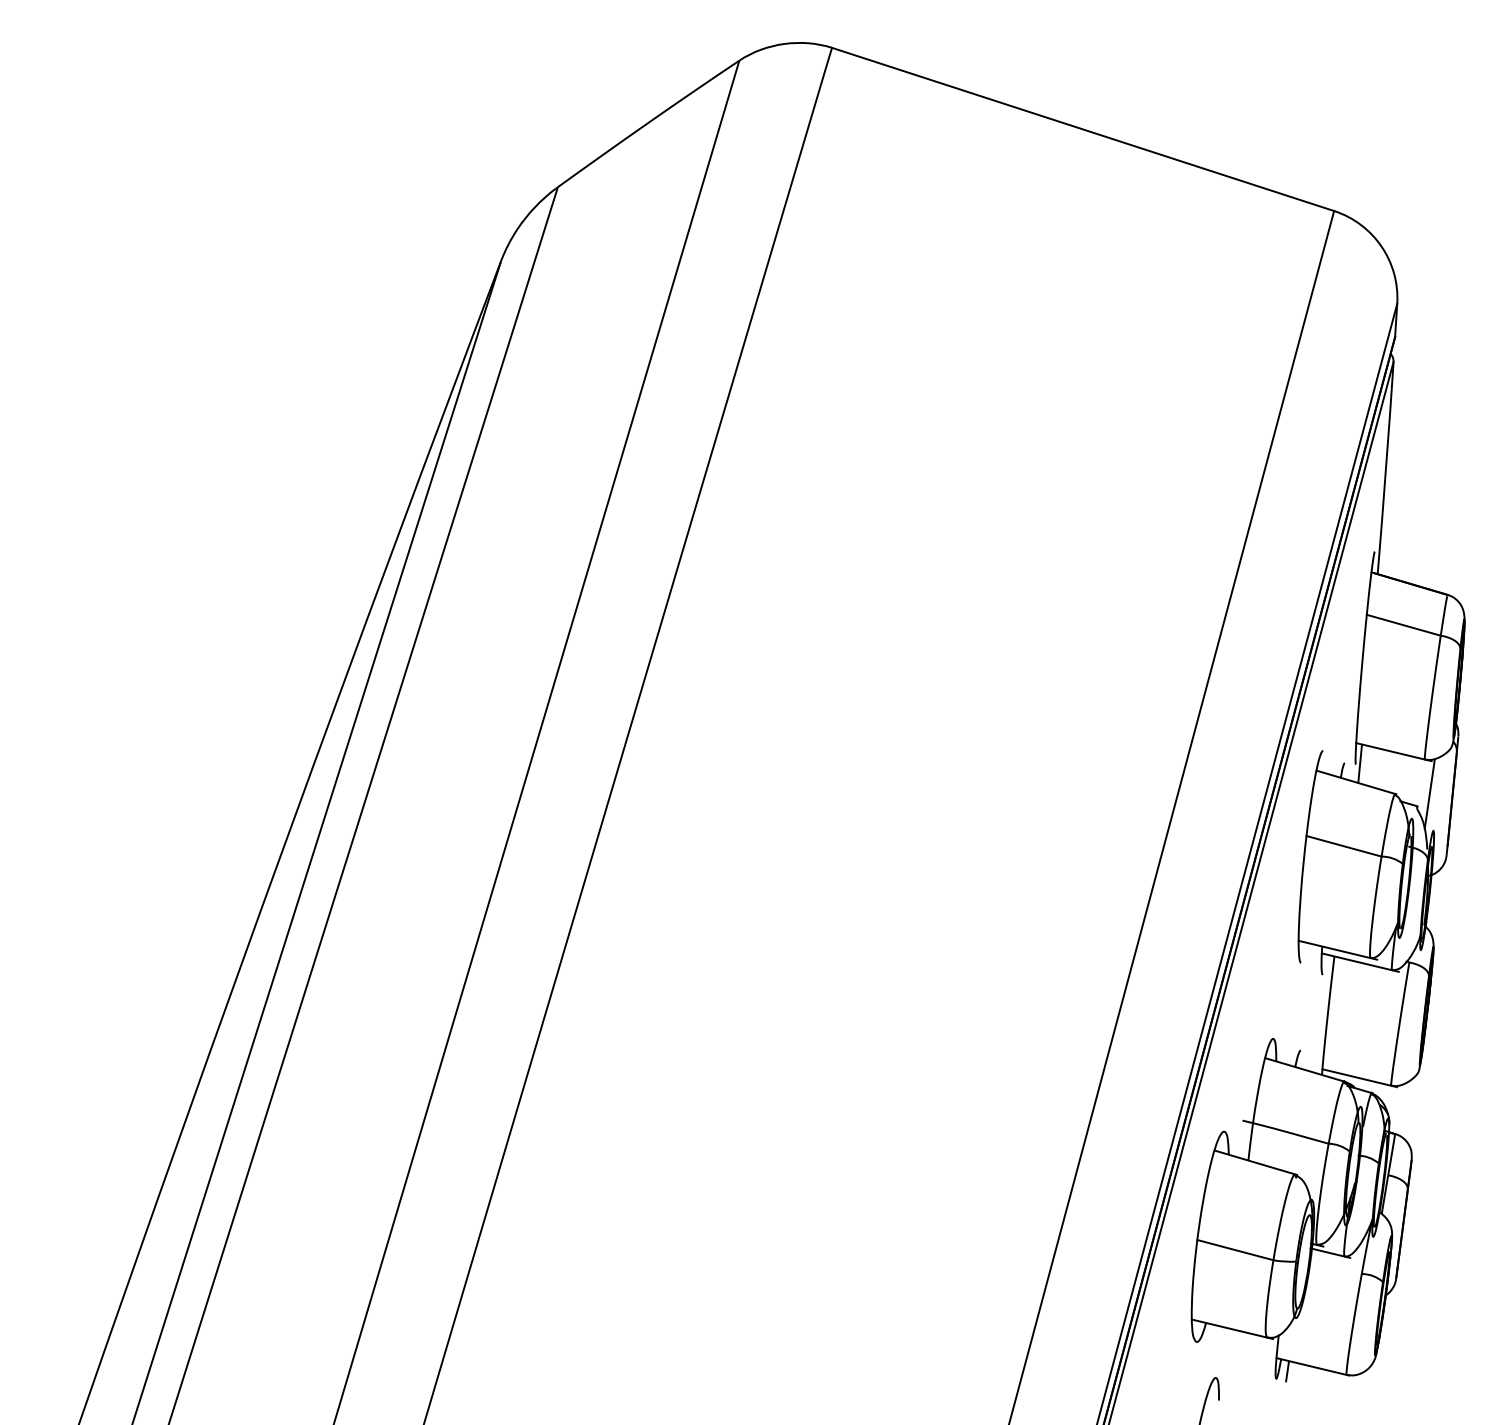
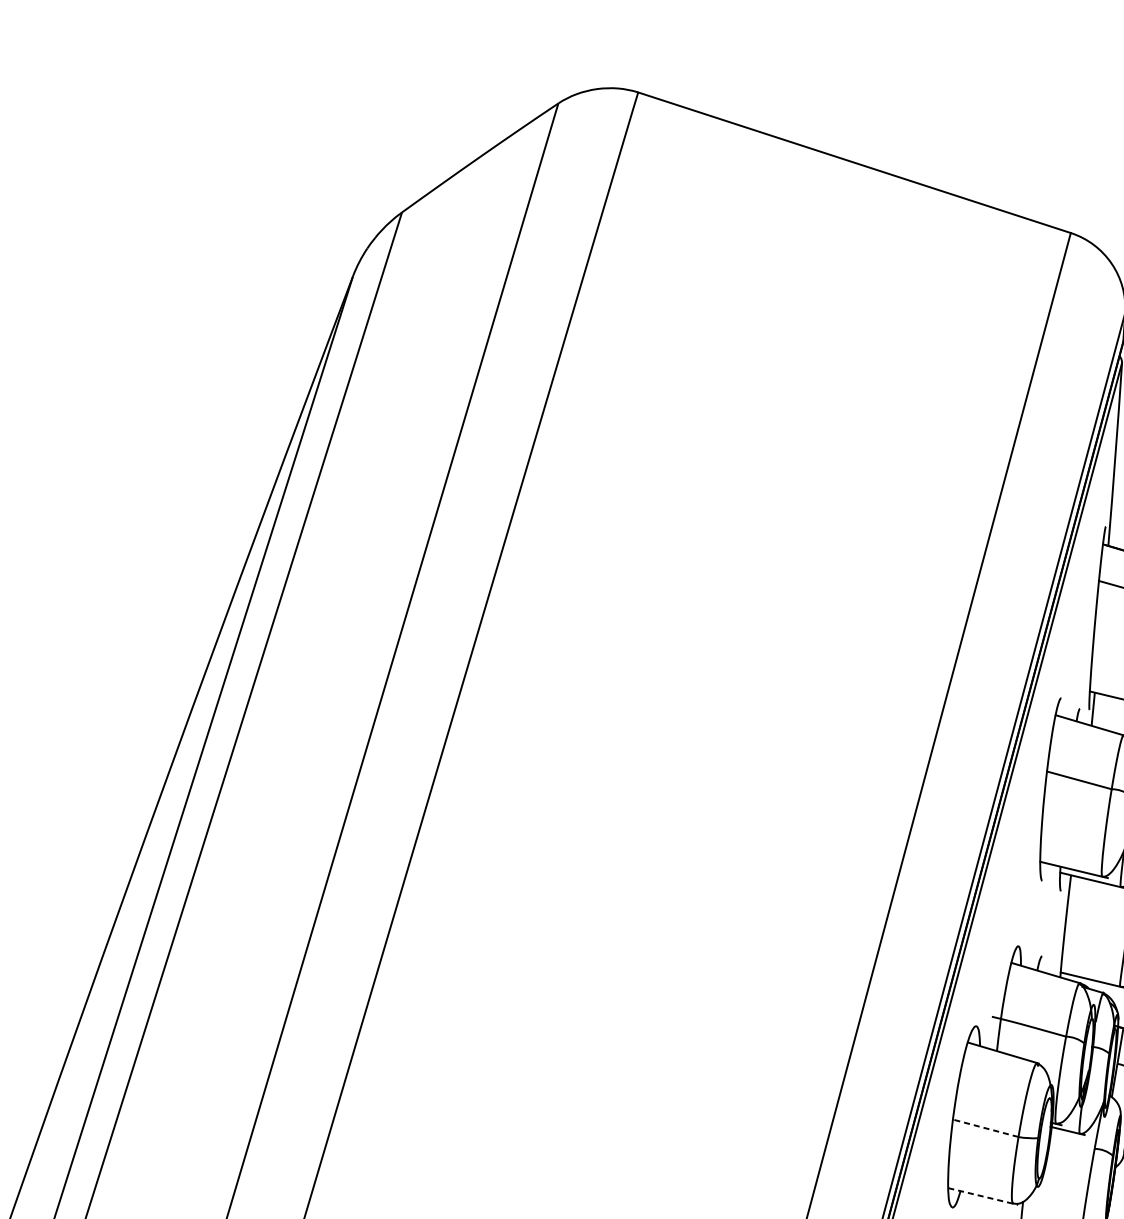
line: (1234, 1250) -> (984, 1128), solid -> dashed
line: (1232, 1329) -> (983, 1196), solid -> dashed

